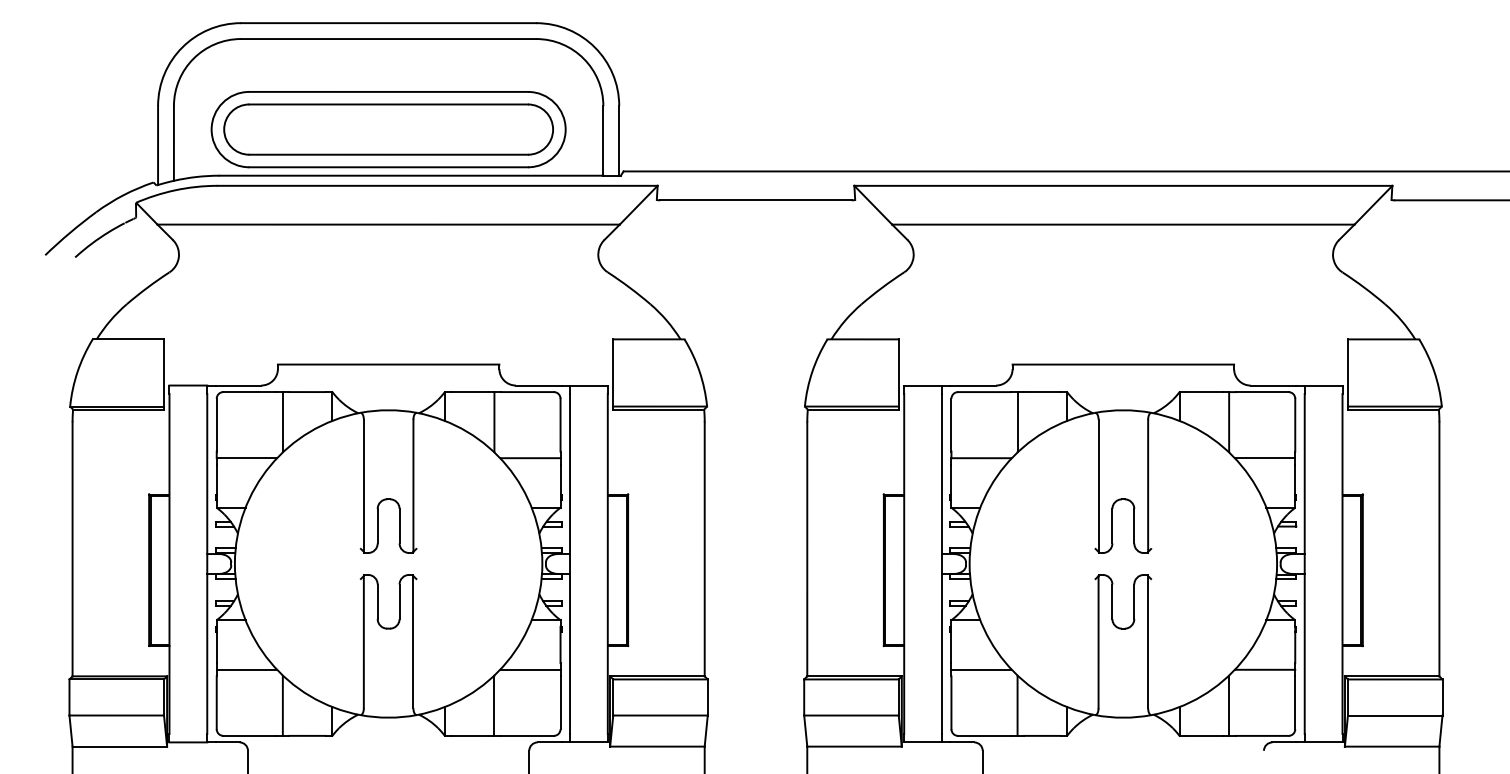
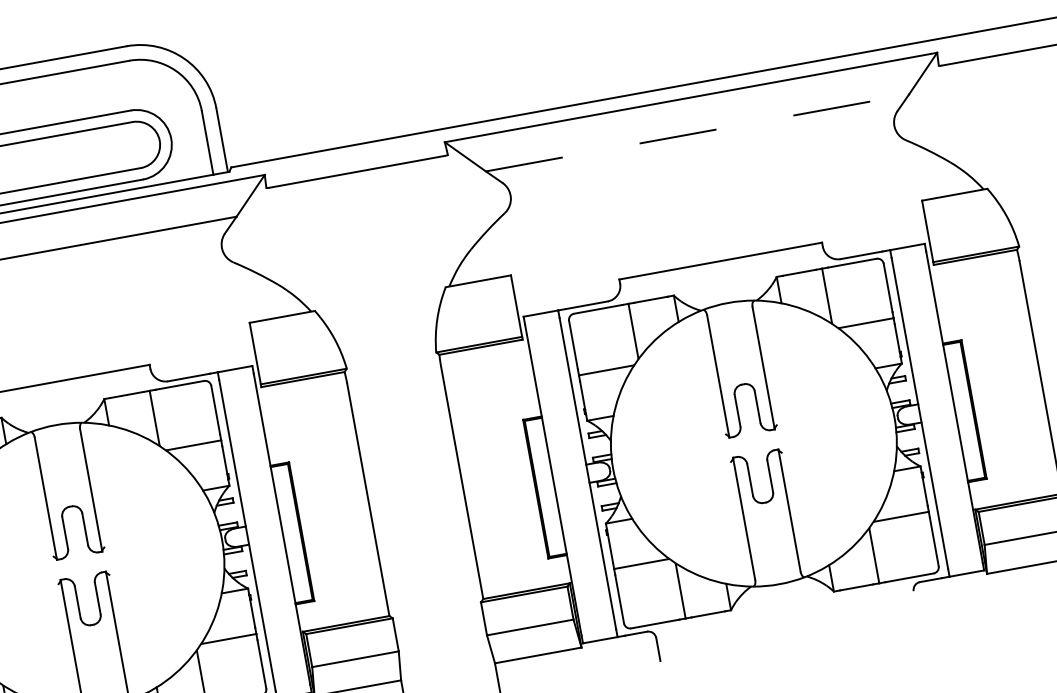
line: (1123, 224) -> (697, 132), solid -> dashed

